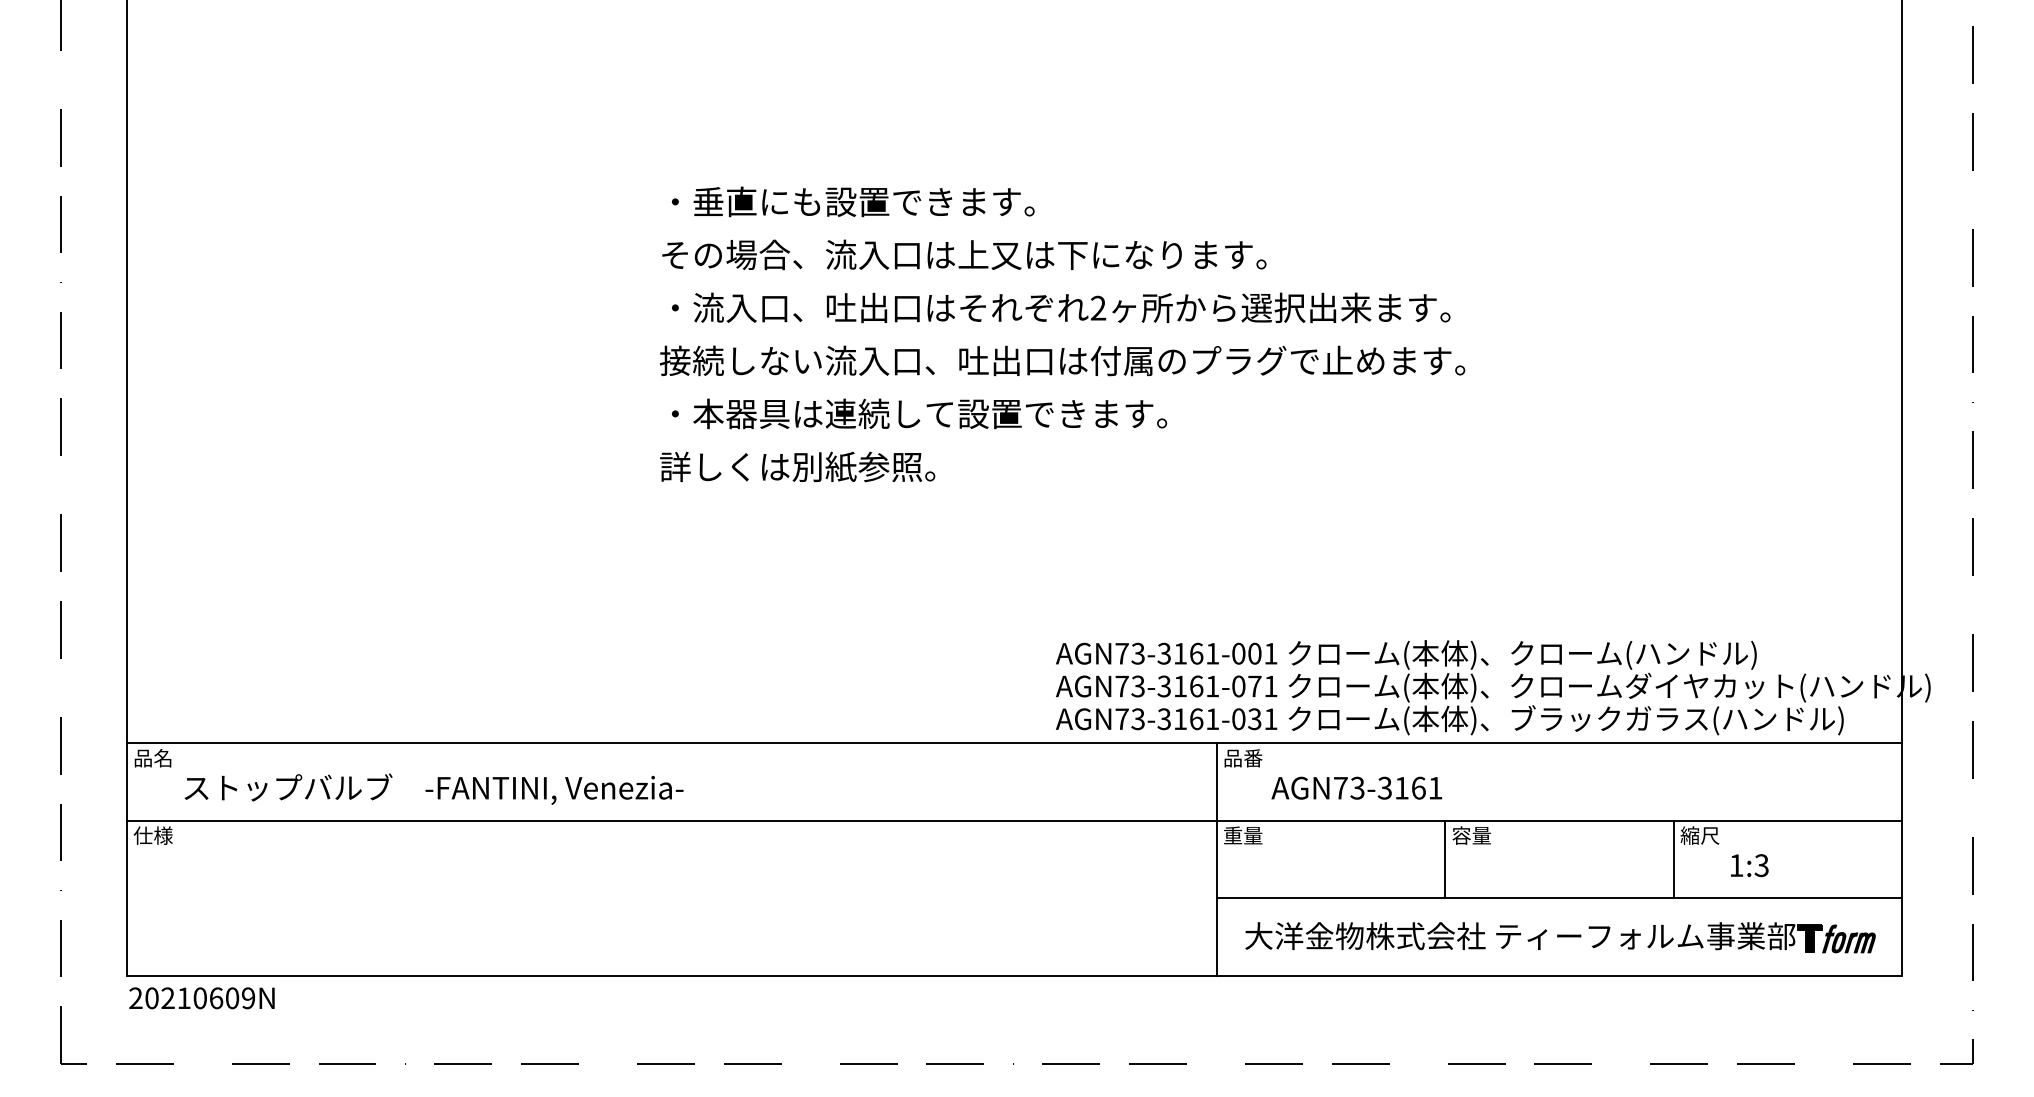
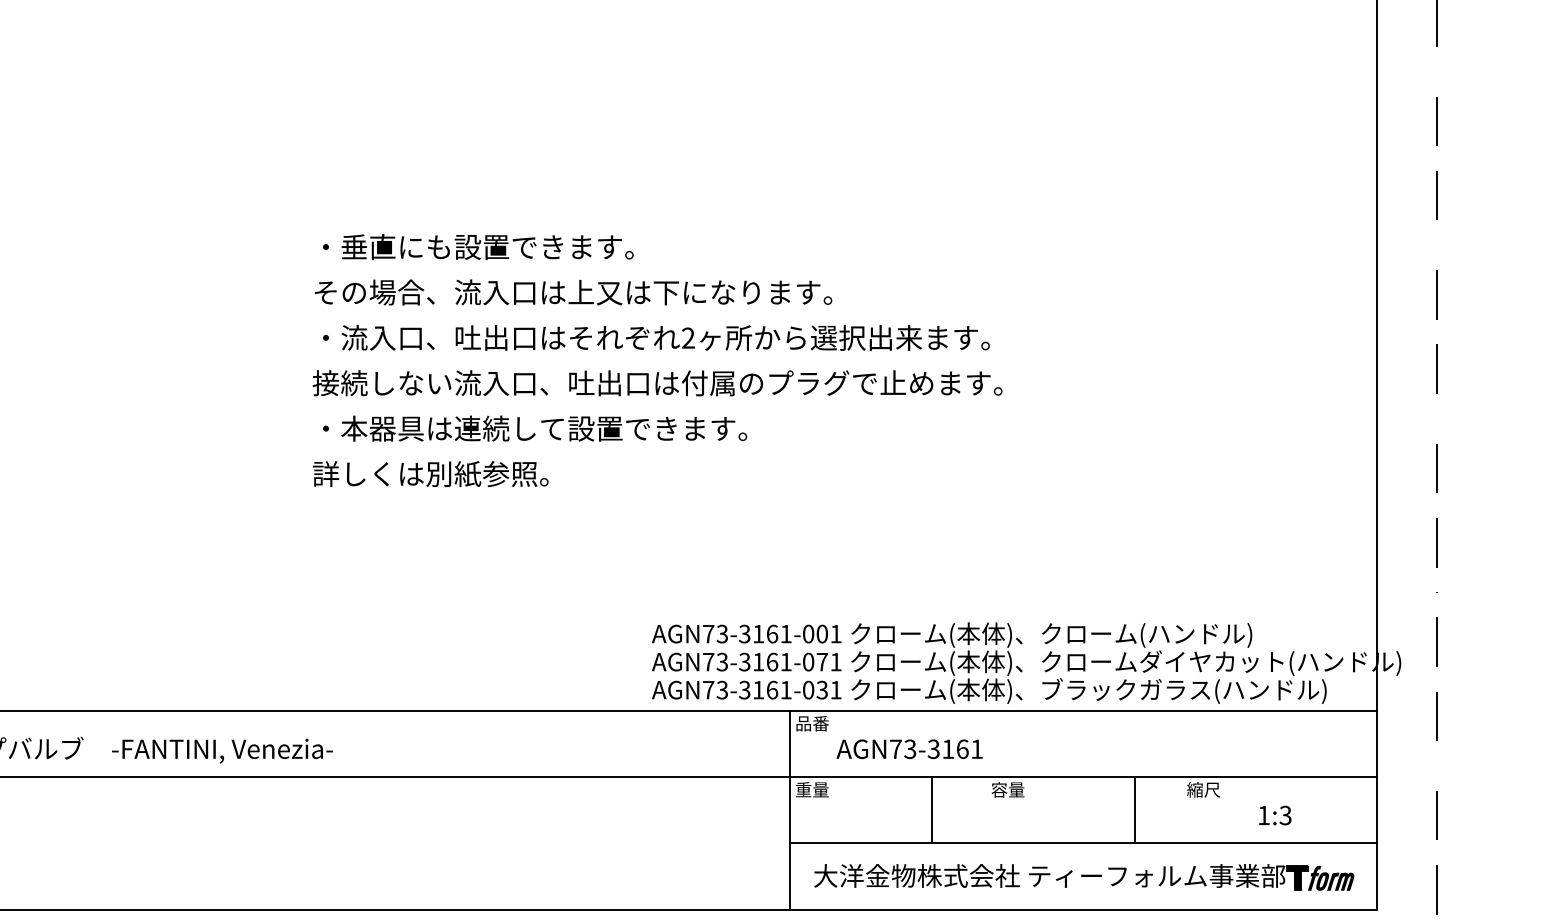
line: (1445, 859) -> (932, 810), moved
line: (1673, 859) -> (1134, 810), moved
text: (1749, 865) -> (1275, 815), moved

